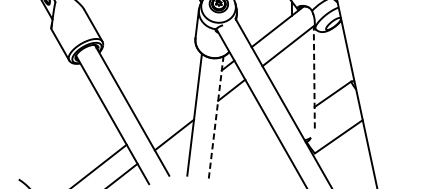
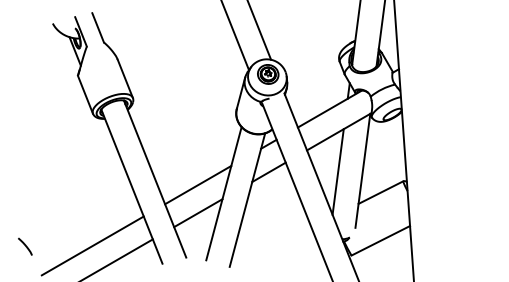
line: (313, 77) -> (362, 170), dashed -> solid
line: (292, 81) -> (337, 171), added
line: (171, 109) -> (198, 184), added
line: (216, 116) -> (247, 199), dashed -> solid

